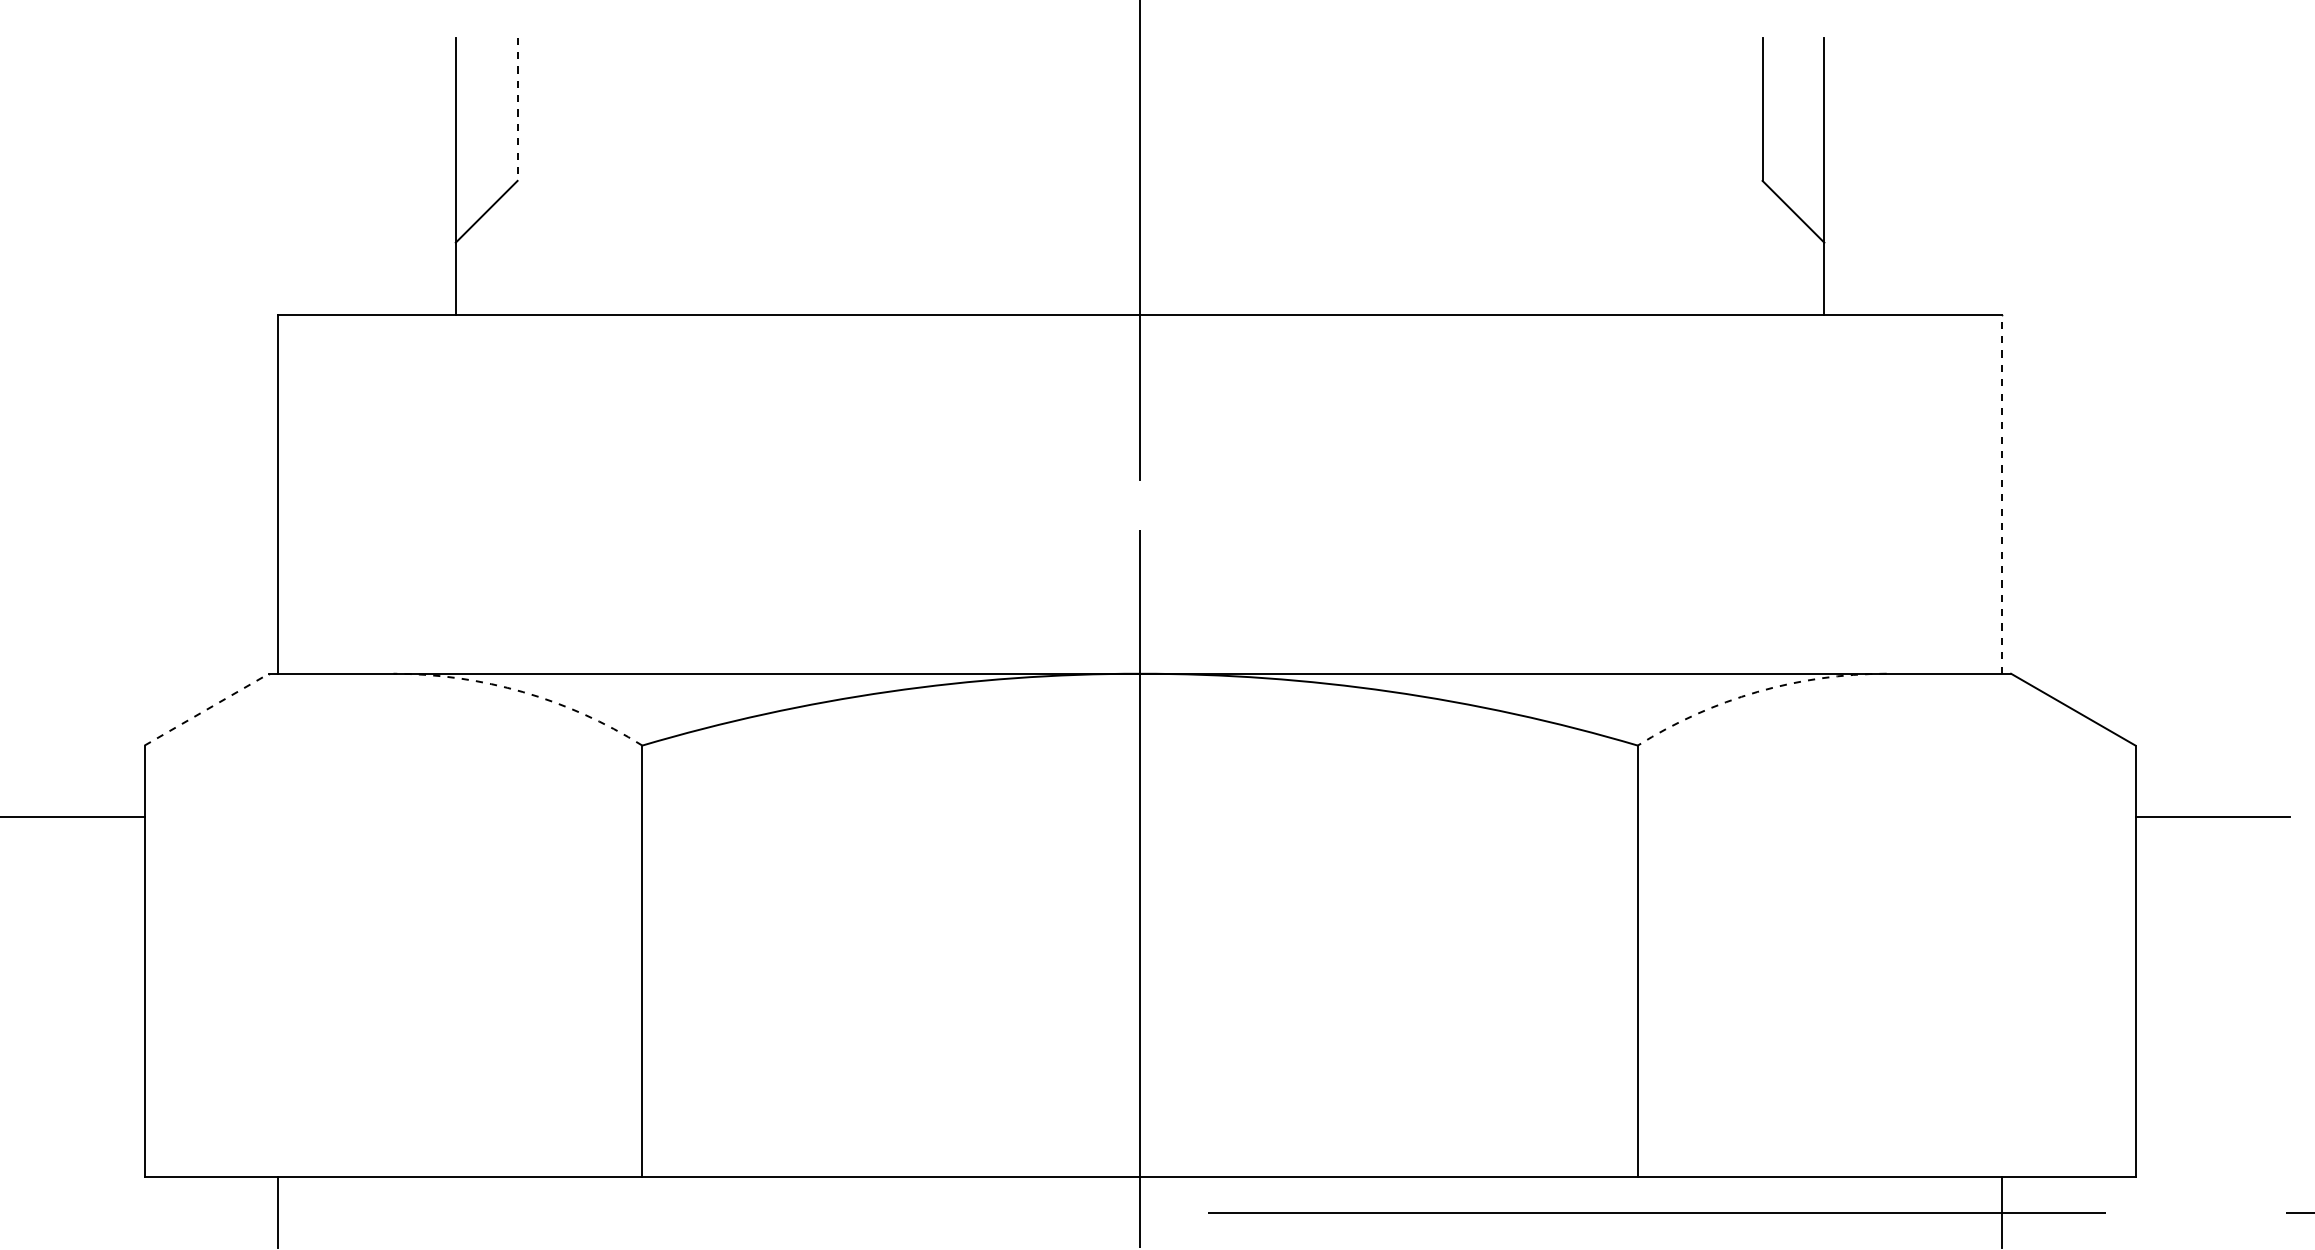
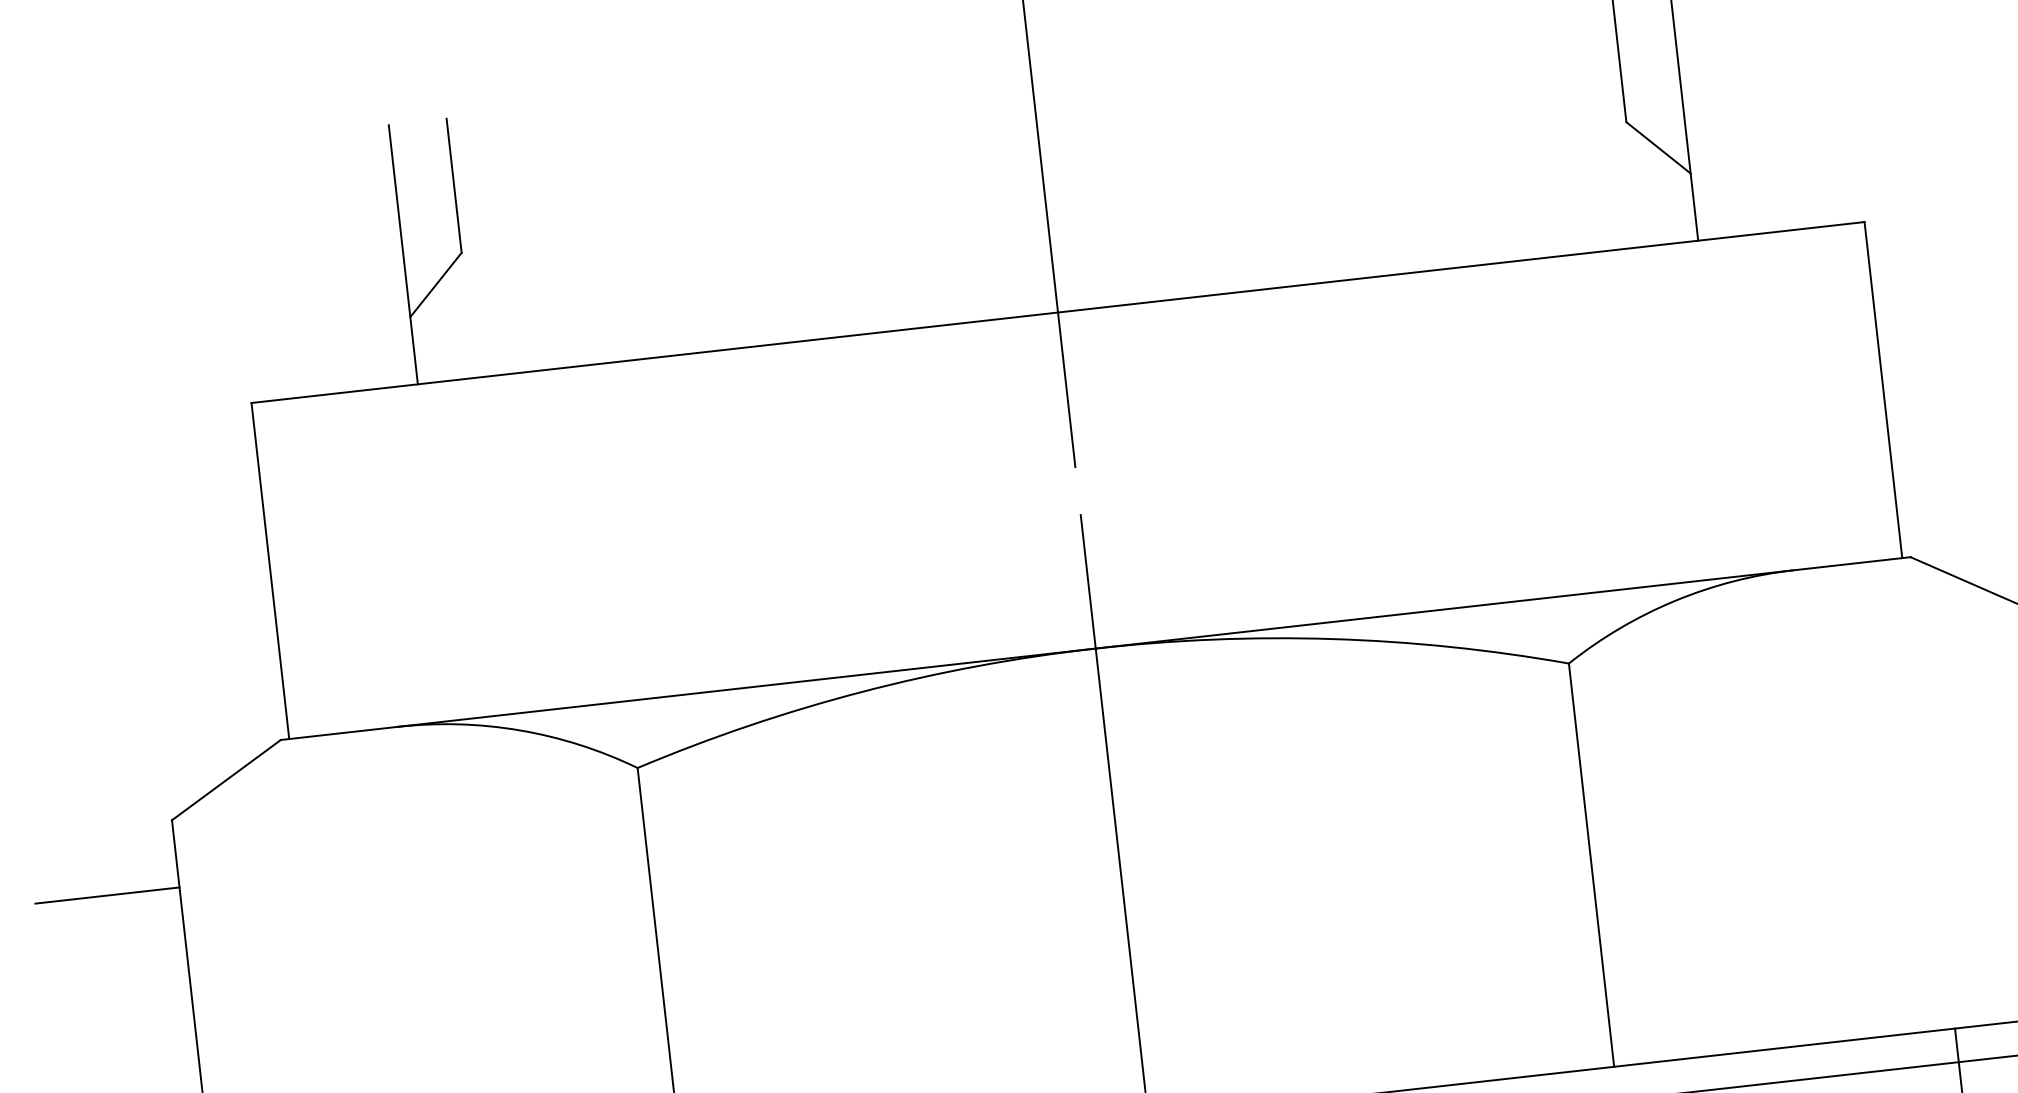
line: (517, 109) -> (454, 186), dashed -> solid
line: (2002, 494) -> (1883, 390), dashed -> solid
arc: (523, 692) -> (520, 730), dashed -> solid
arc: (1757, 692) -> (1675, 601), dashed -> solid
line: (206, 709) -> (226, 779), dashed -> solid

